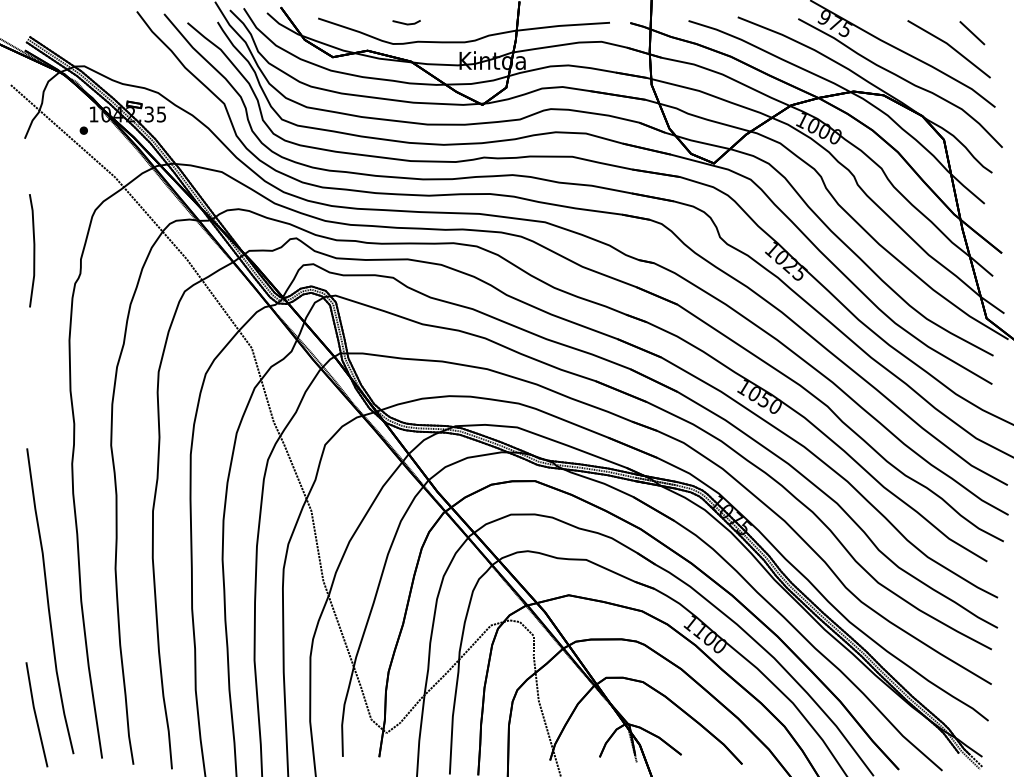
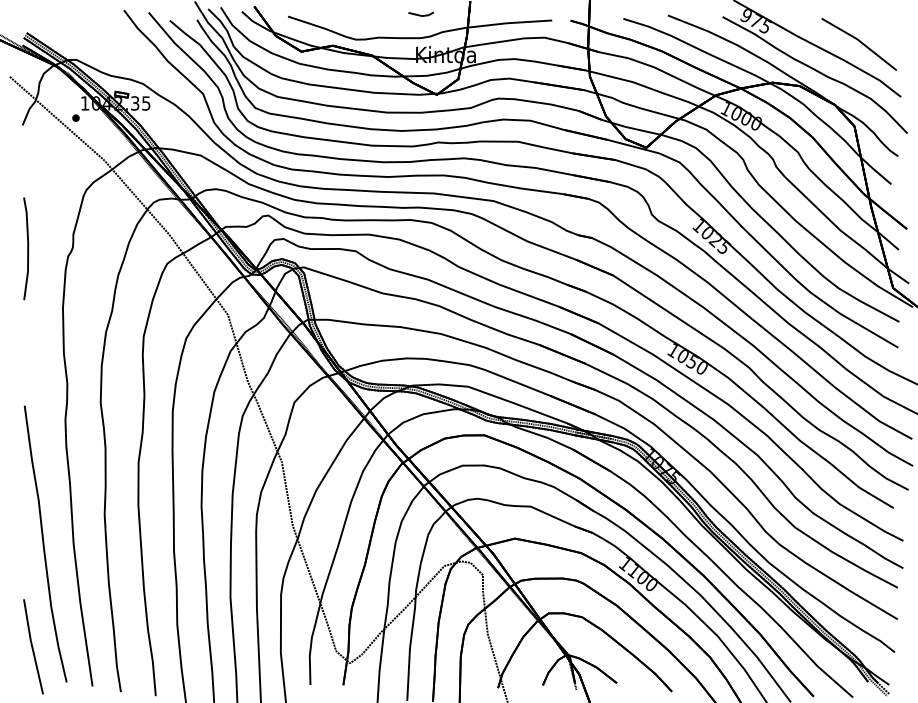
line: (405, 22) -> (420, 14), moved
line: (971, 32) -> (879, 29), removed
line: (33, 250) -> (27, 248), moved

